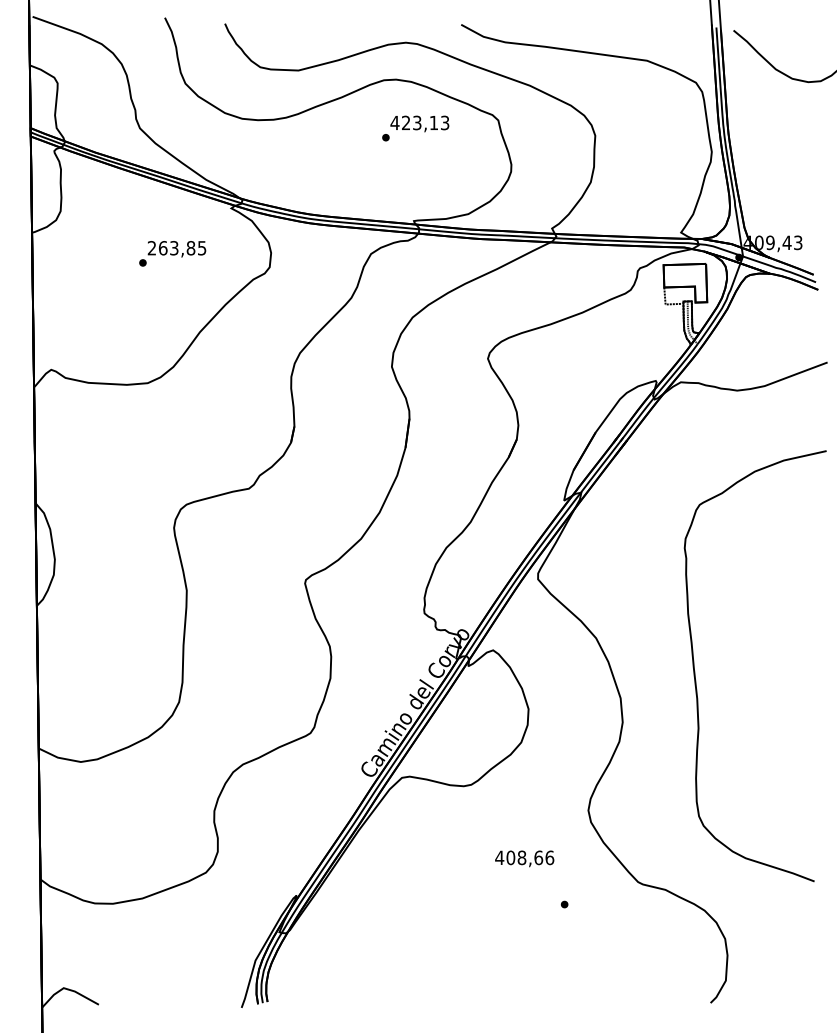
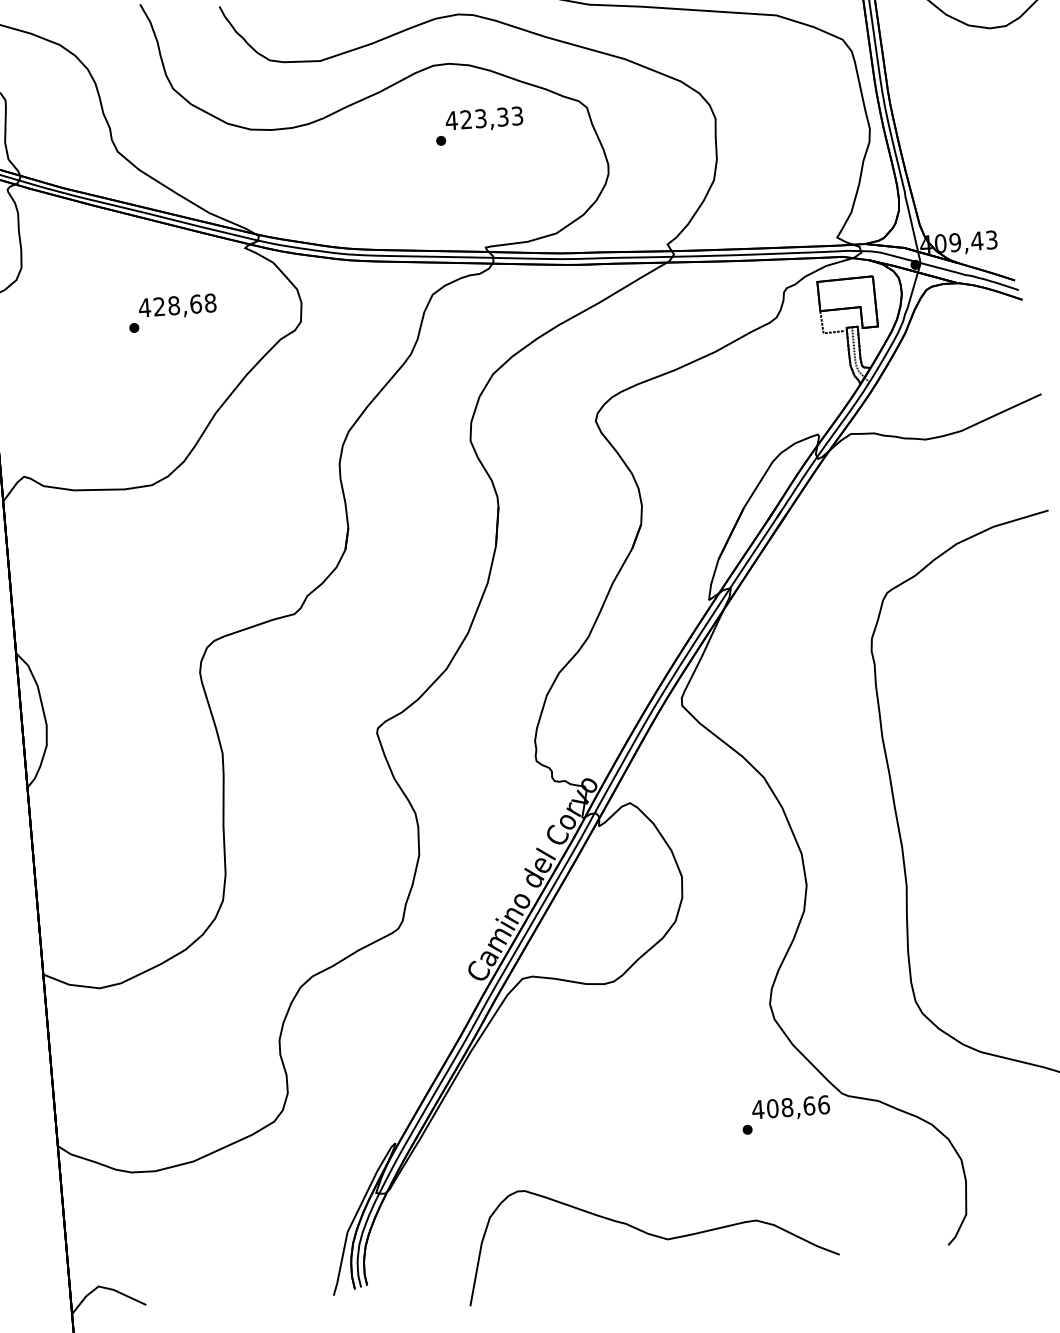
text: (433, 122) -> (502, 116), 423,13 -> 423,33
text: (176, 248) -> (176, 305), 263,85 -> 428,68
text: (524, 858) -> (790, 1108), moved
curve: (485, 979) -> (650, 1235), added

